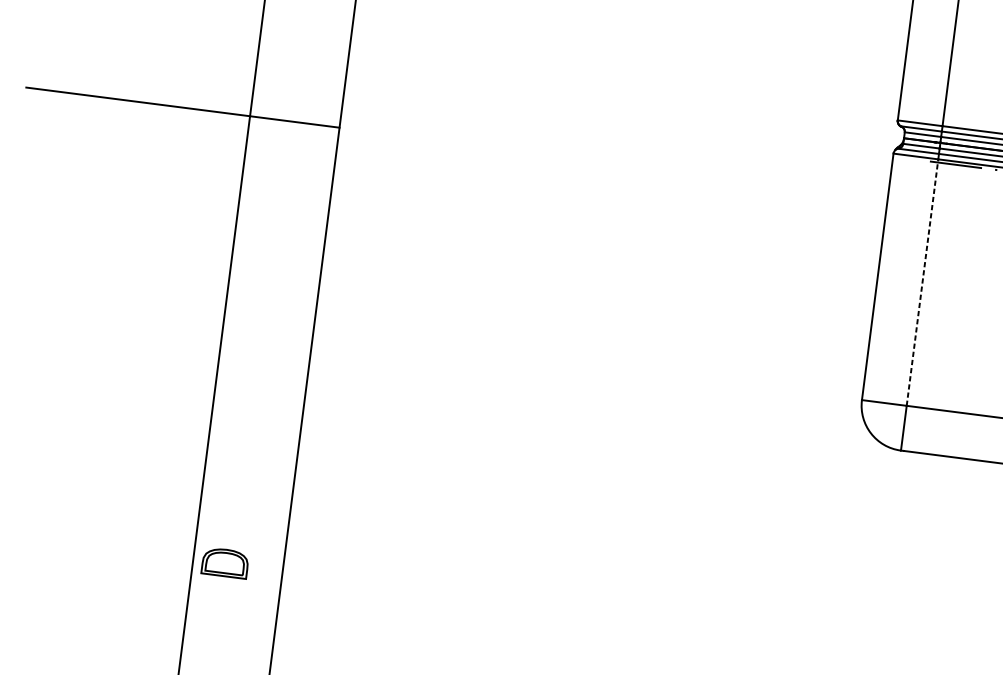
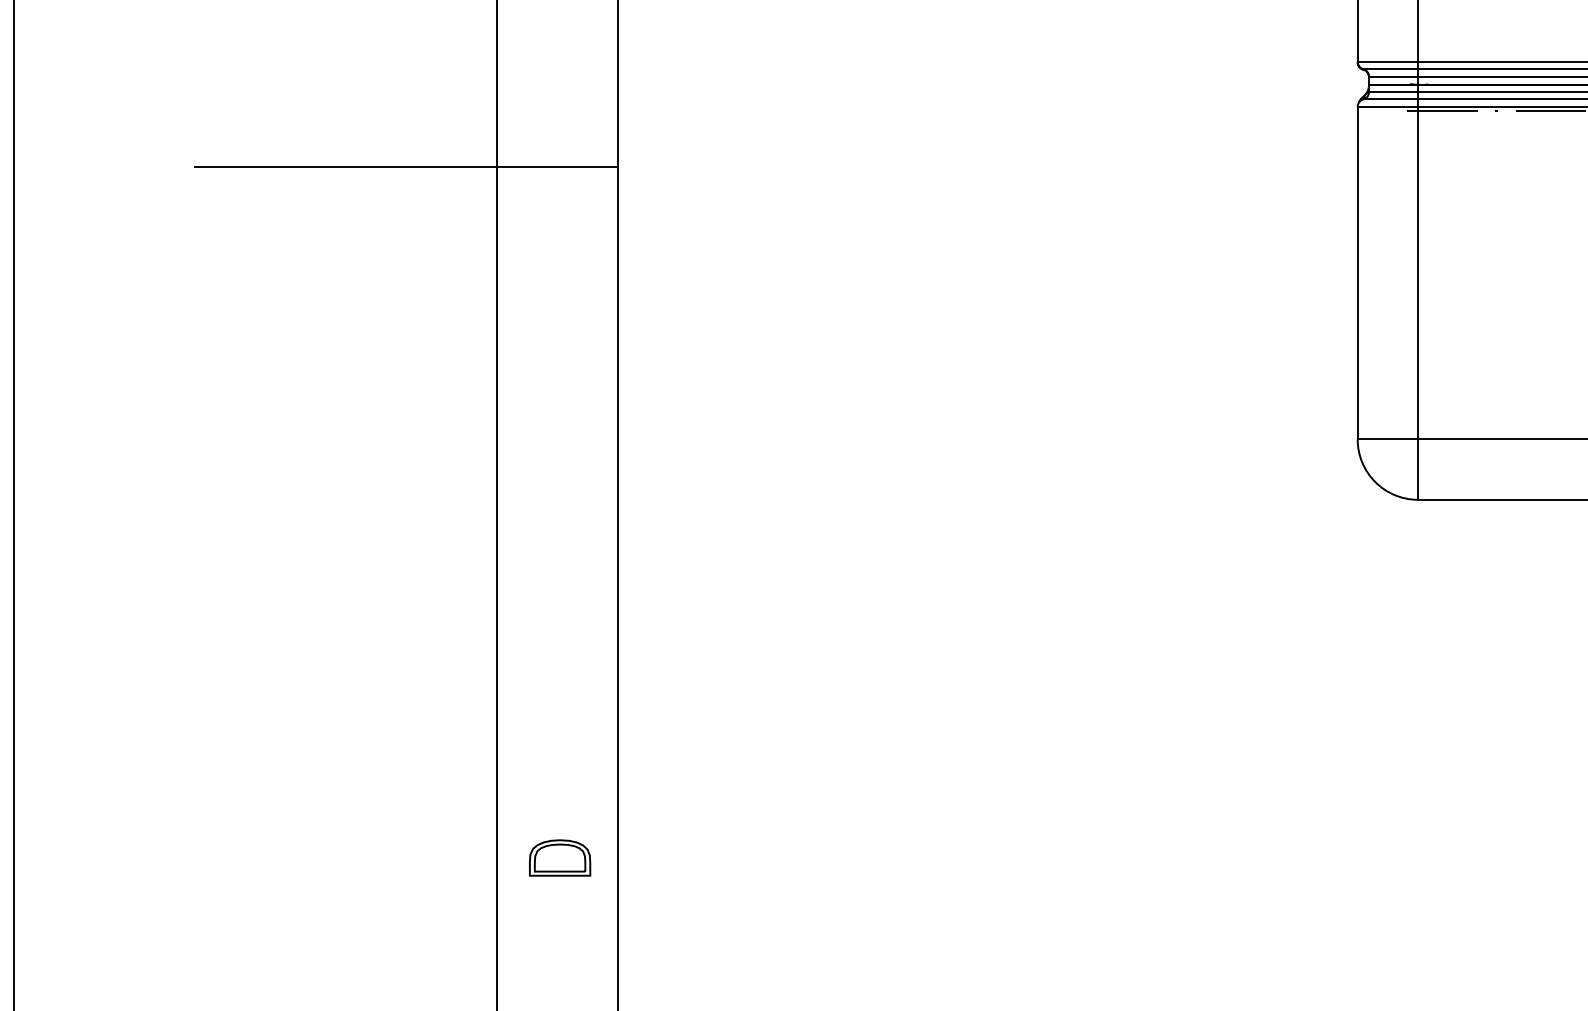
line: (922, 282) -> (1418, 272), dashed -> solid
part: (225, 562) -> (560, 857), moved

